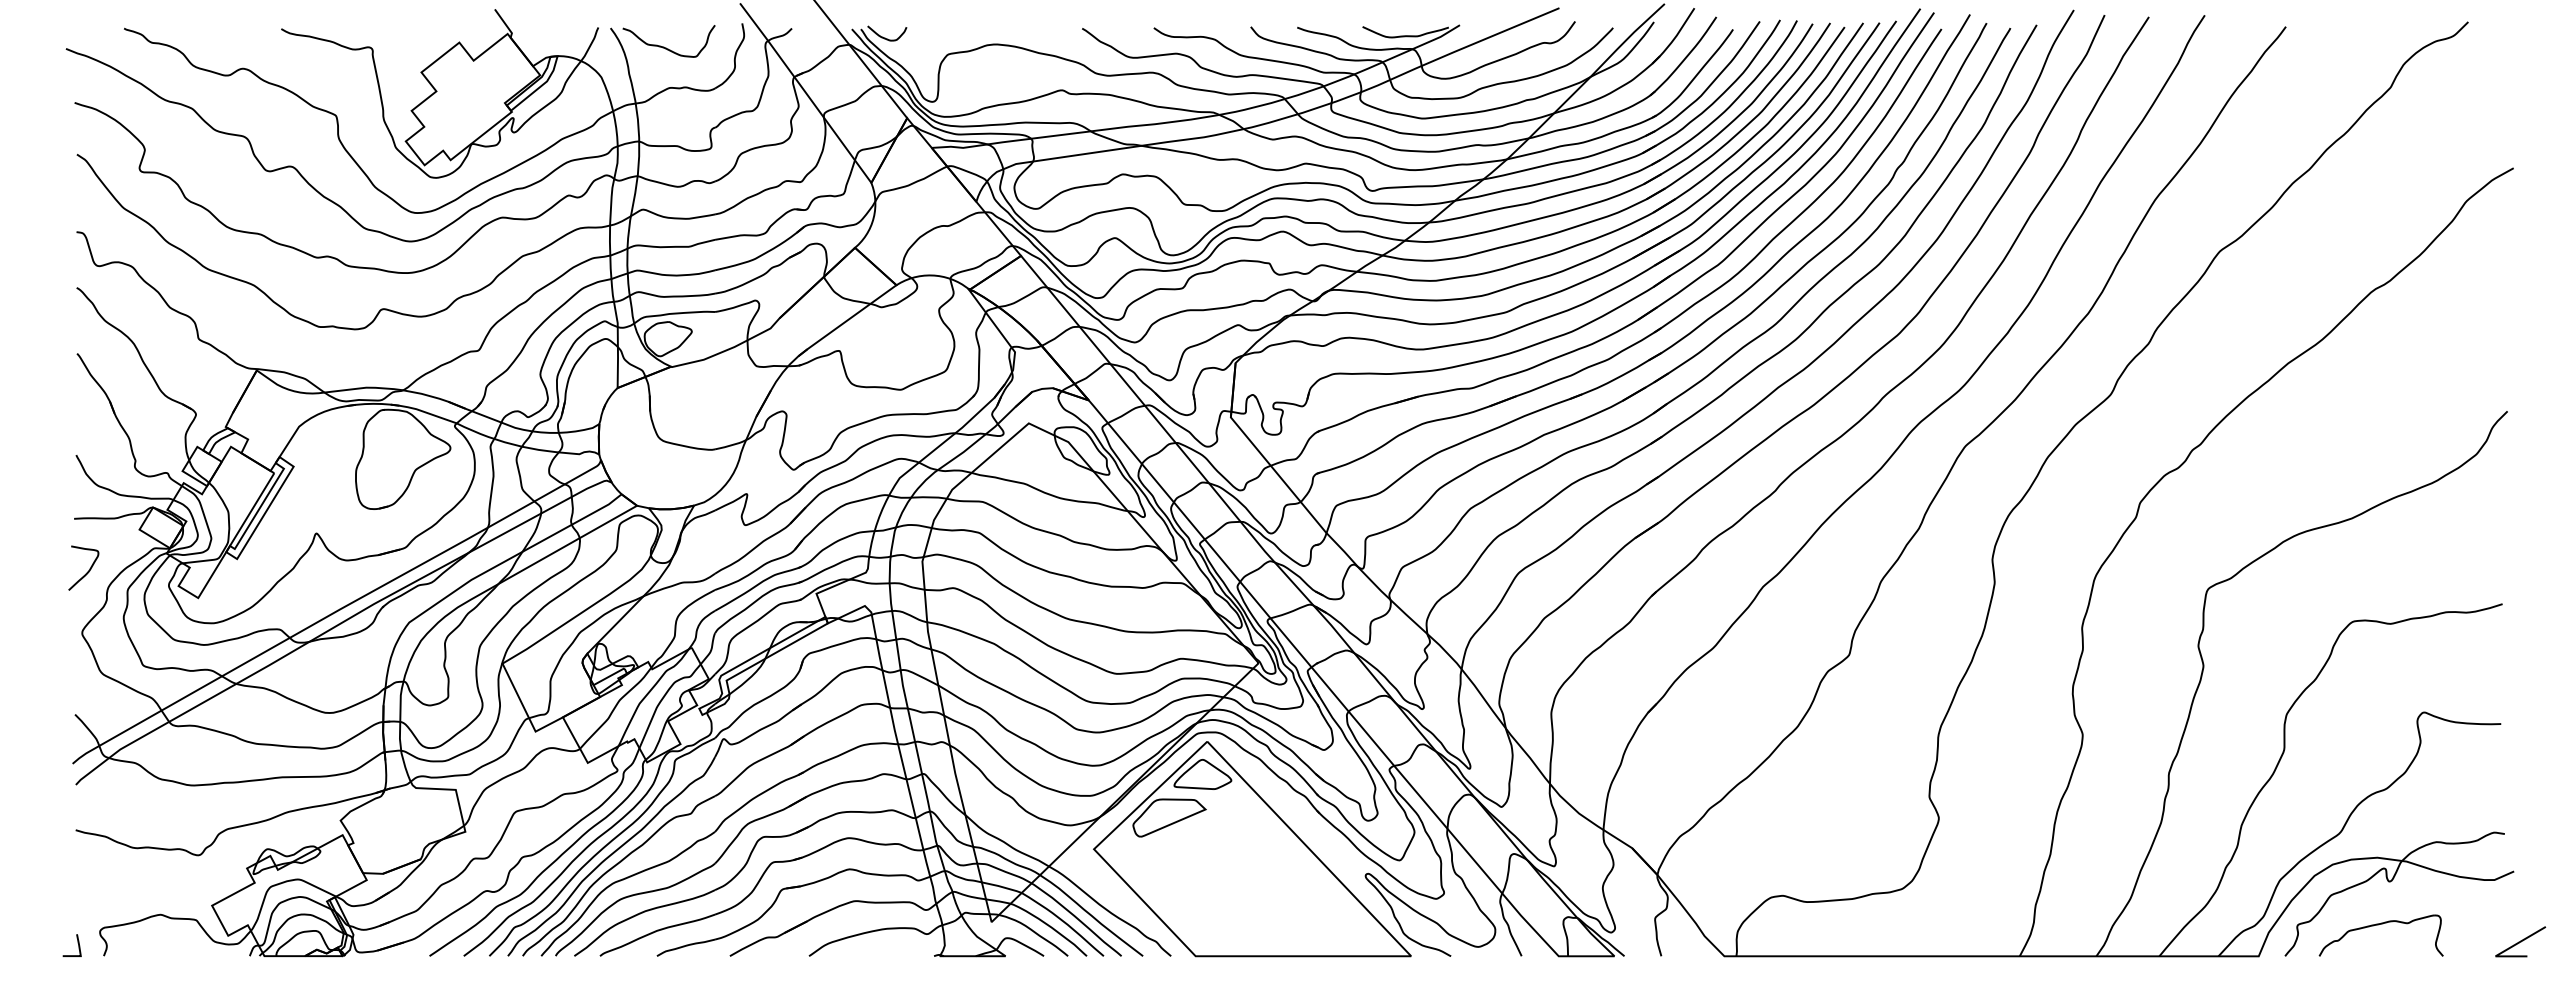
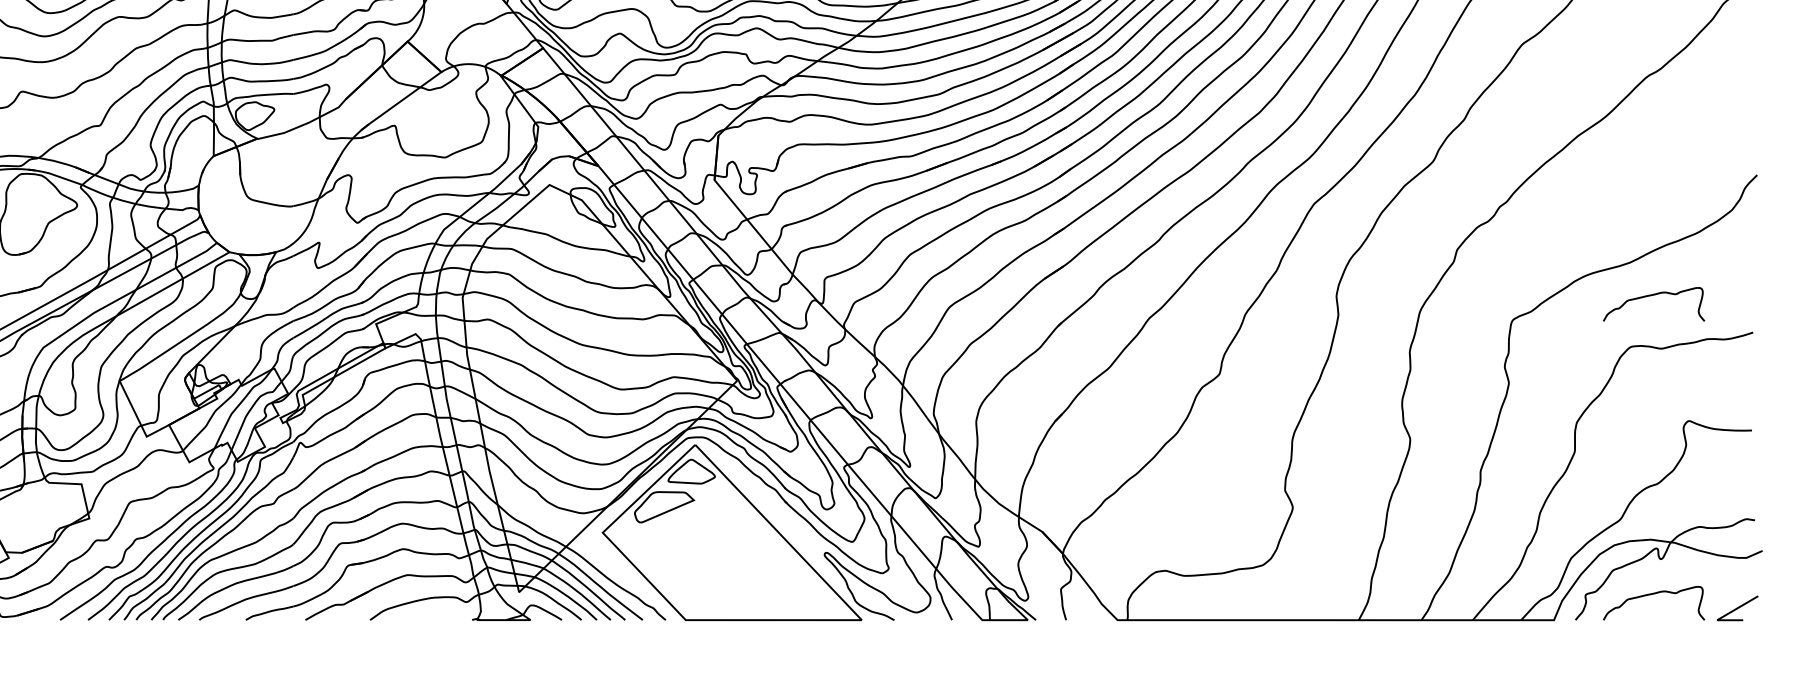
part: (2378, 559) -> (1651, 296), added
line: (2520, 941) -> (1737, 608), moved

